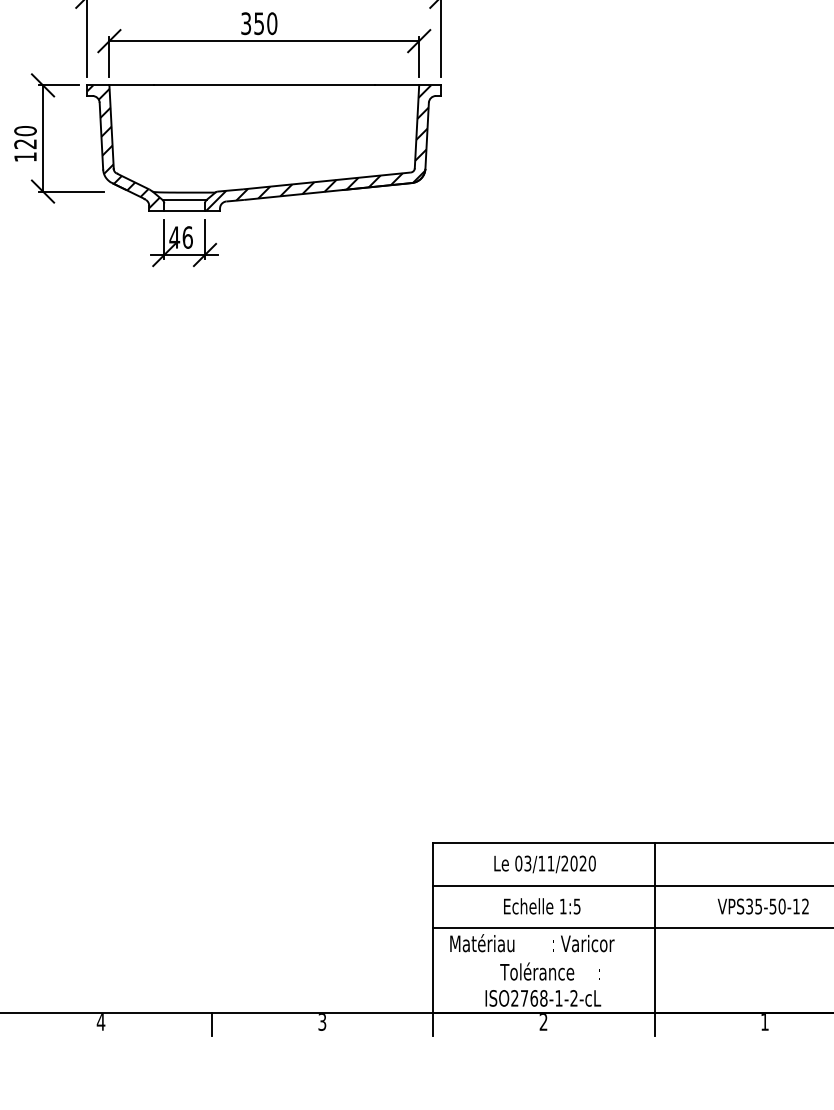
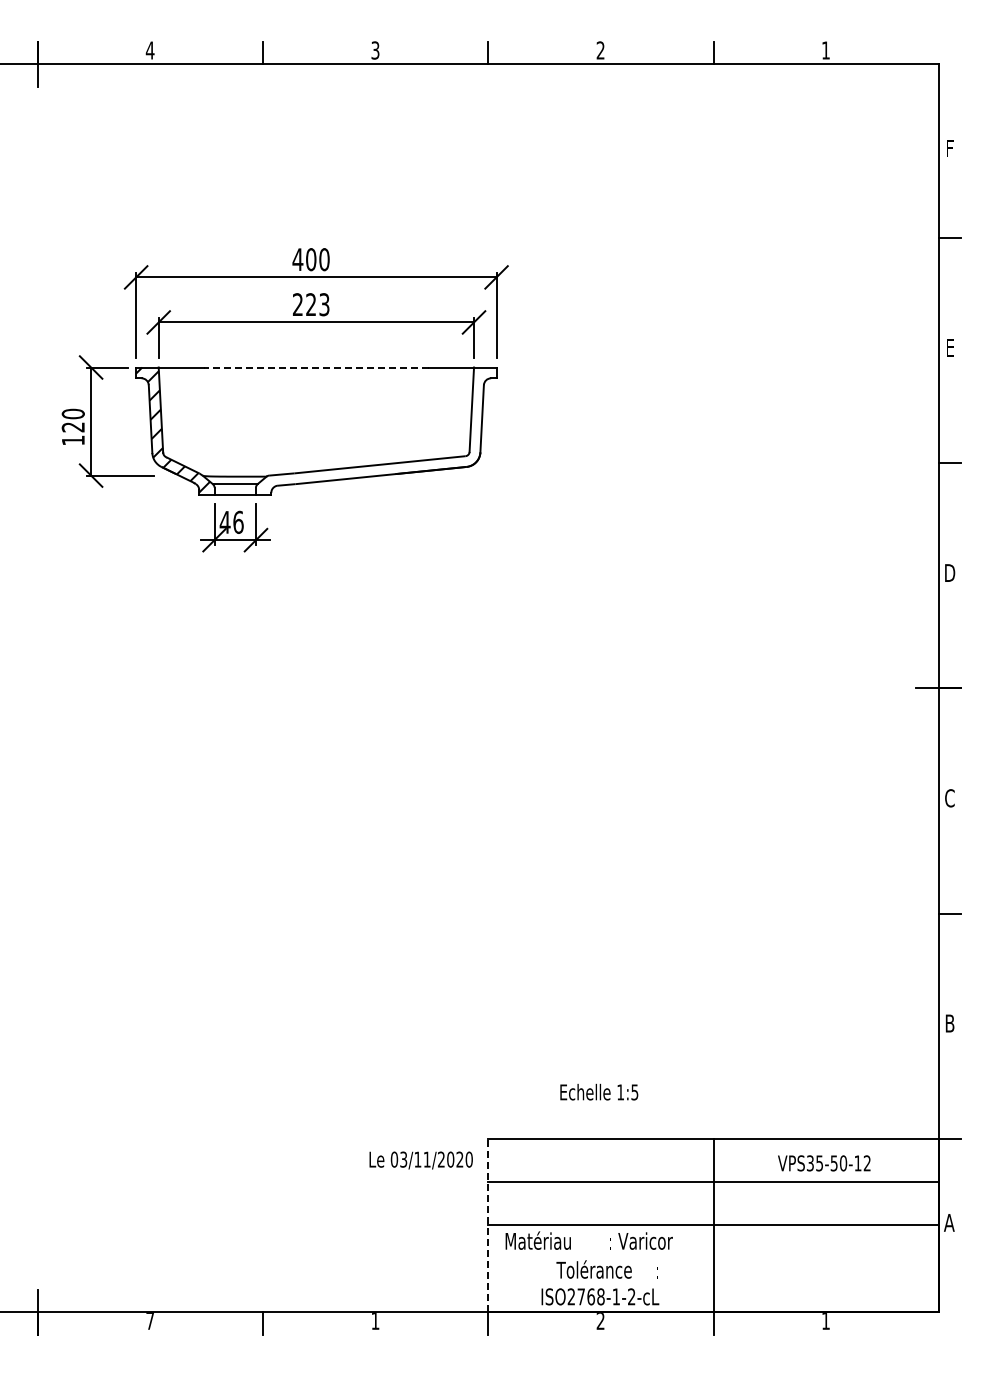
text: (259, 23) -> (311, 304), 350 -> 223
line: (264, 85) -> (316, 367), solid -> dashed
hatch: (323, 148) -> (376, 431), removed
text: (544, 864) -> (420, 1160), moved
text: (542, 905) -> (599, 1091), moved
text: (763, 906) -> (824, 1163), moved
line: (433, 928) -> (488, 1225), solid -> dashed
text: (100, 1022) -> (149, 1321), 4 -> 7
text: (322, 1022) -> (375, 1321), 3 -> 1

